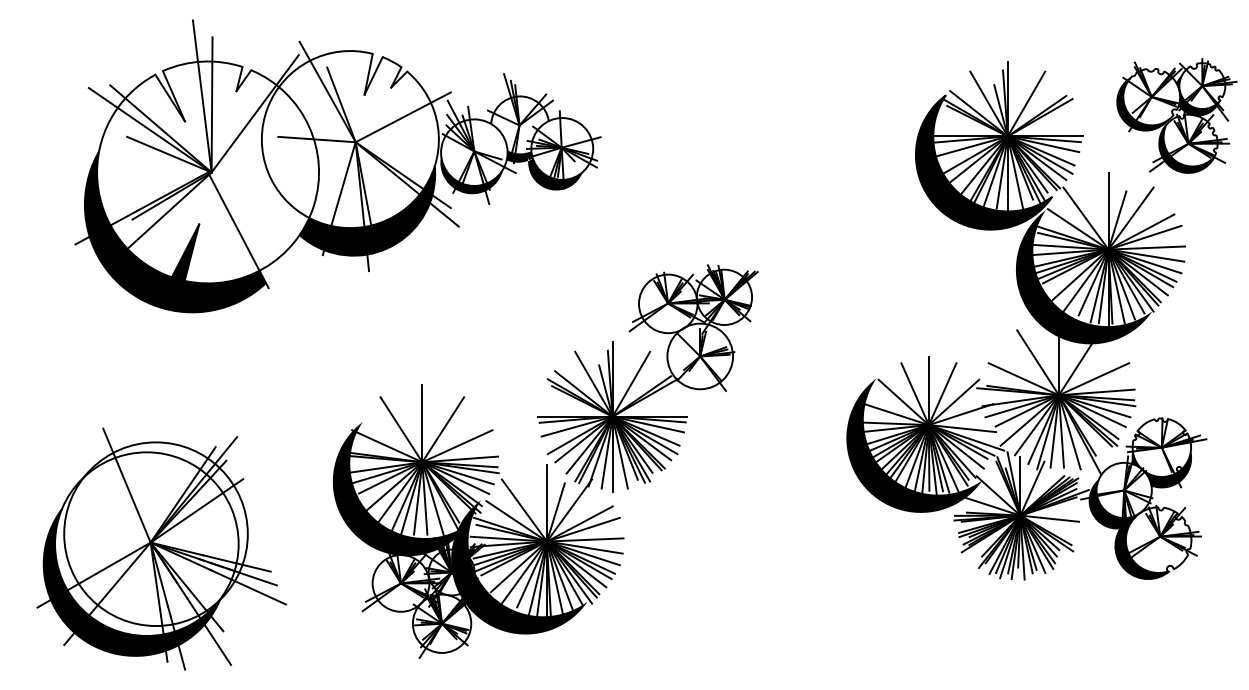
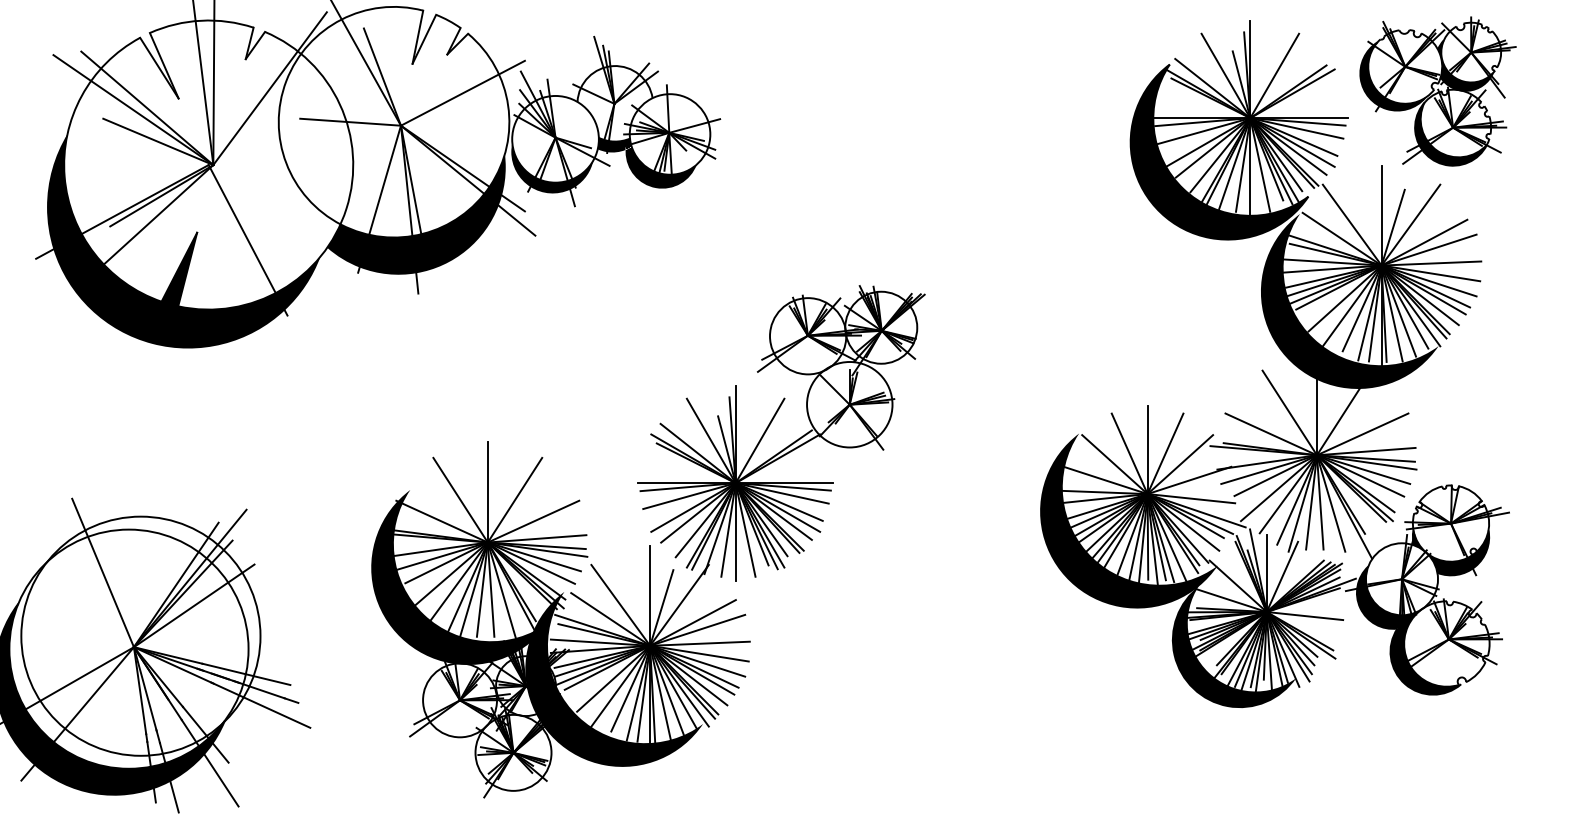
part: (1176, 115) -> (1437, 90), moved
fill: (276, 263) -> (297, 283), added
fill: (995, 542) -> (1234, 647), added

